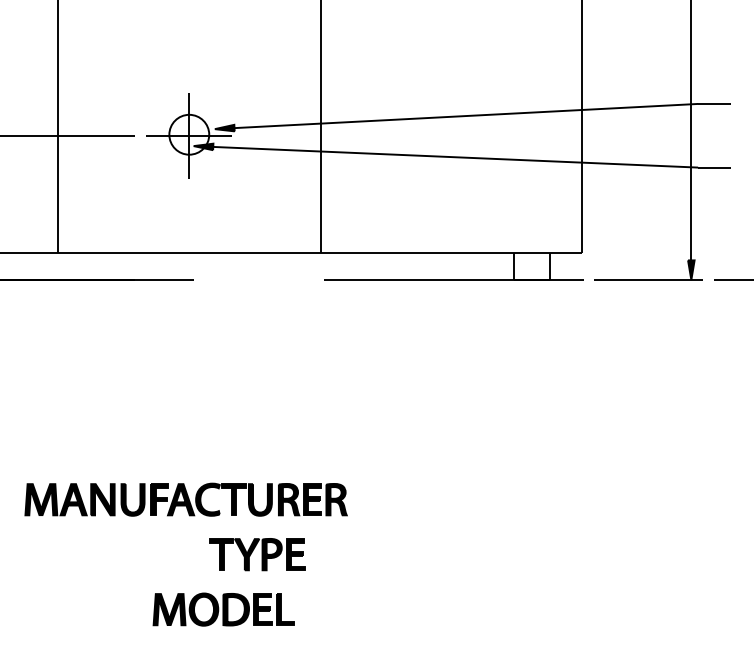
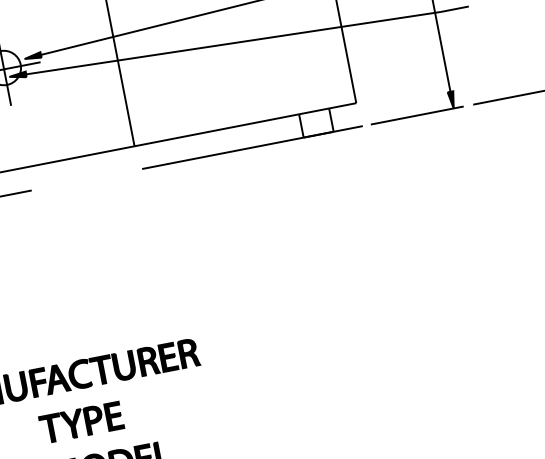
part: (257, 554) -> (81, 422), moved

